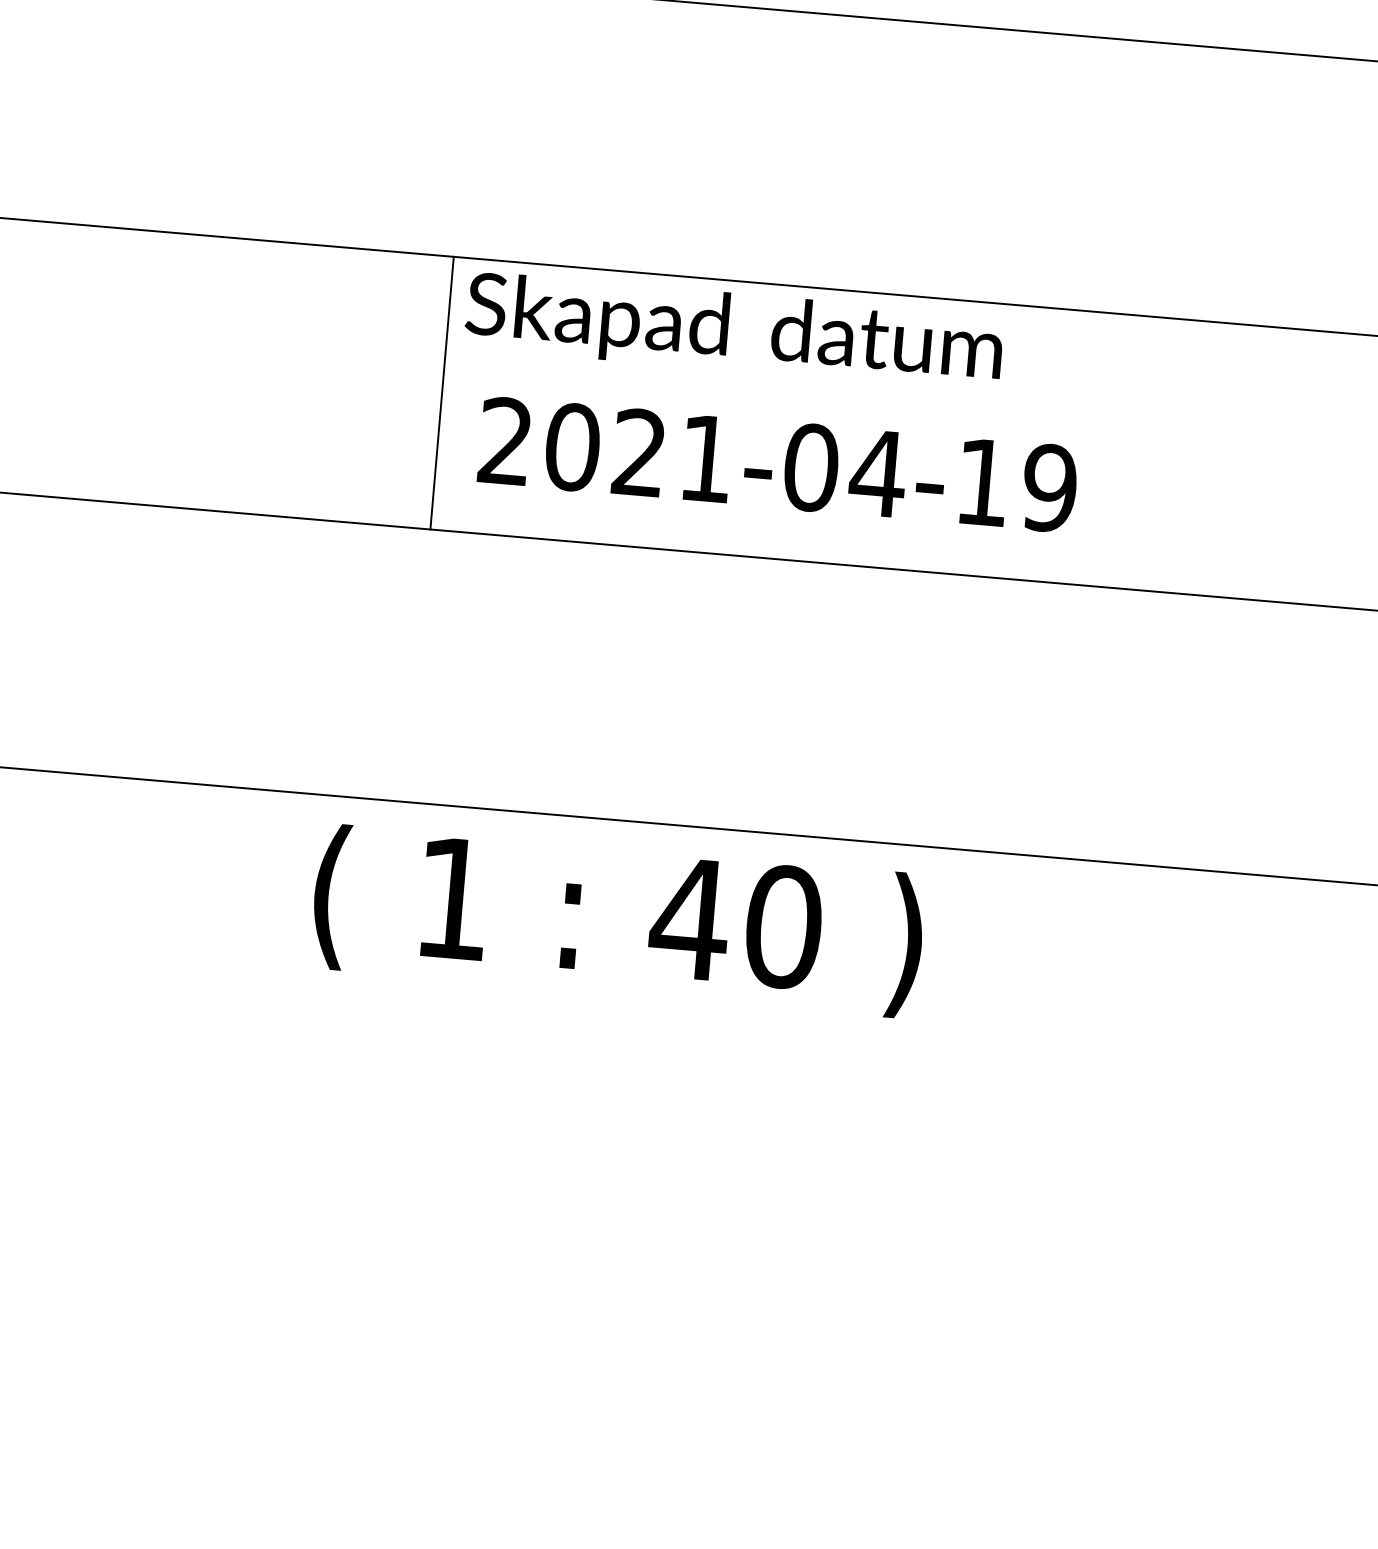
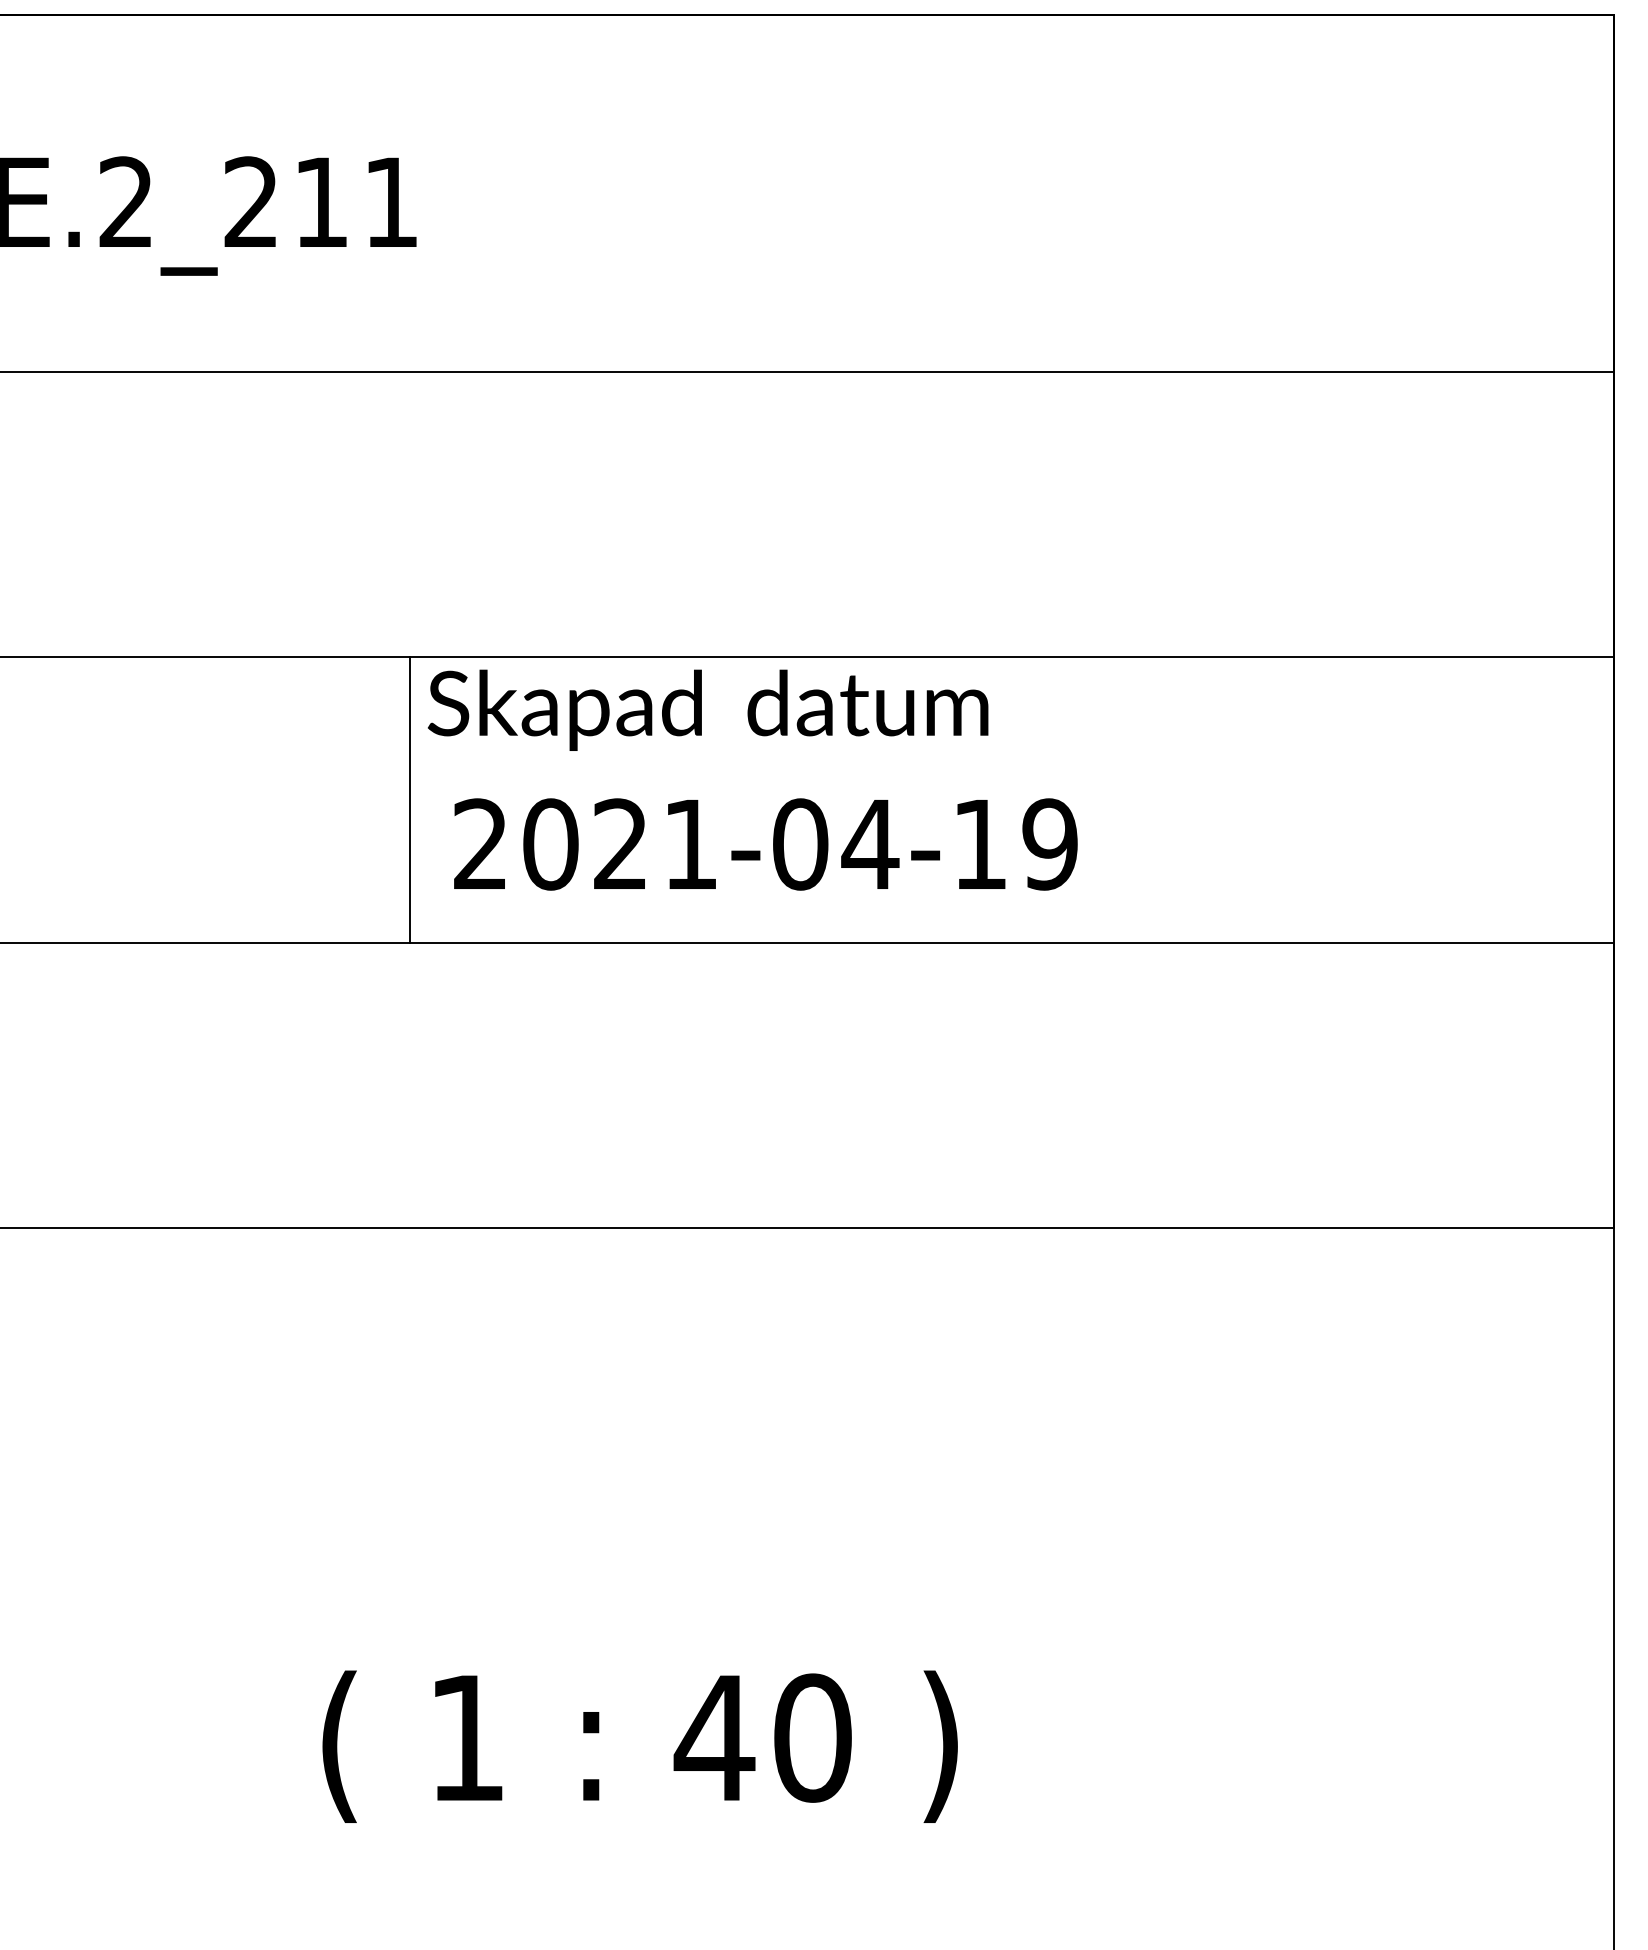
text: (617, 920) -> (639, 1746), moved

